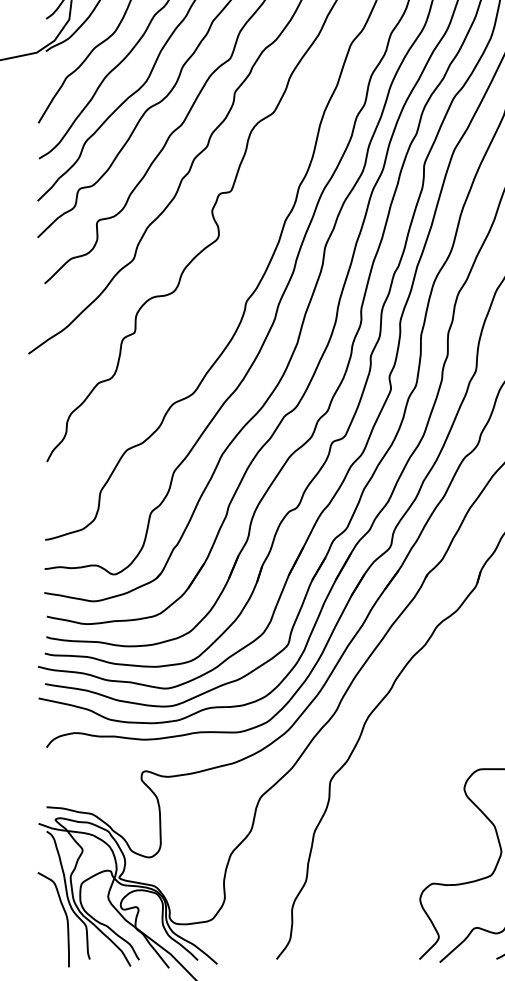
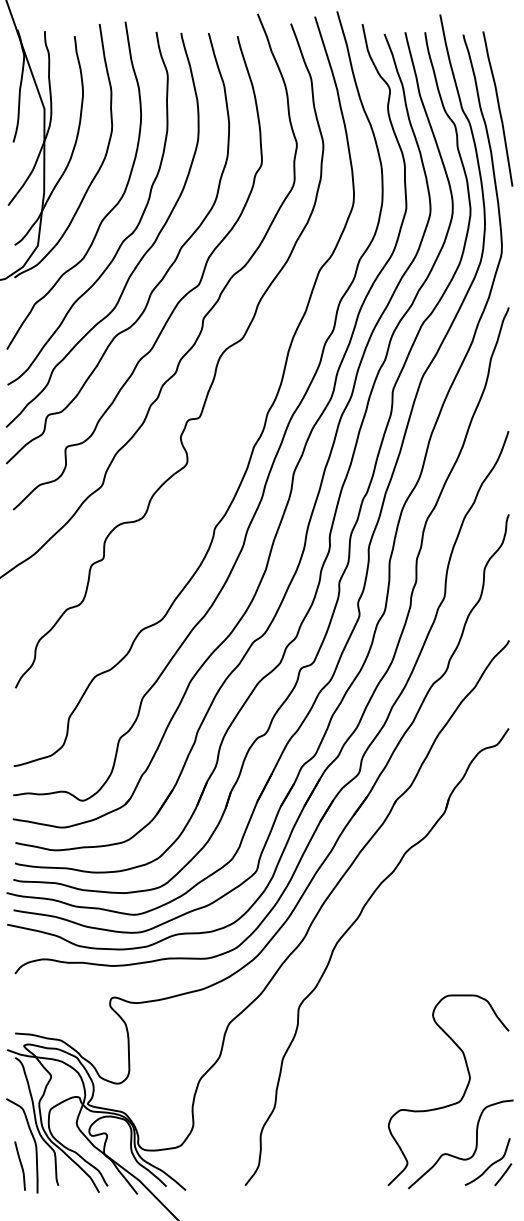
curve: (51, 939) -> (20, 1165), added

